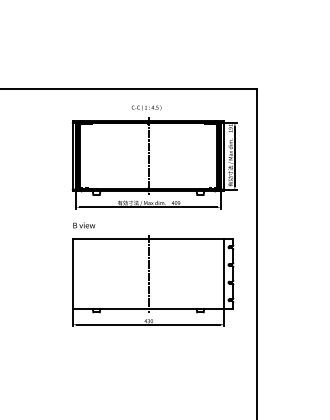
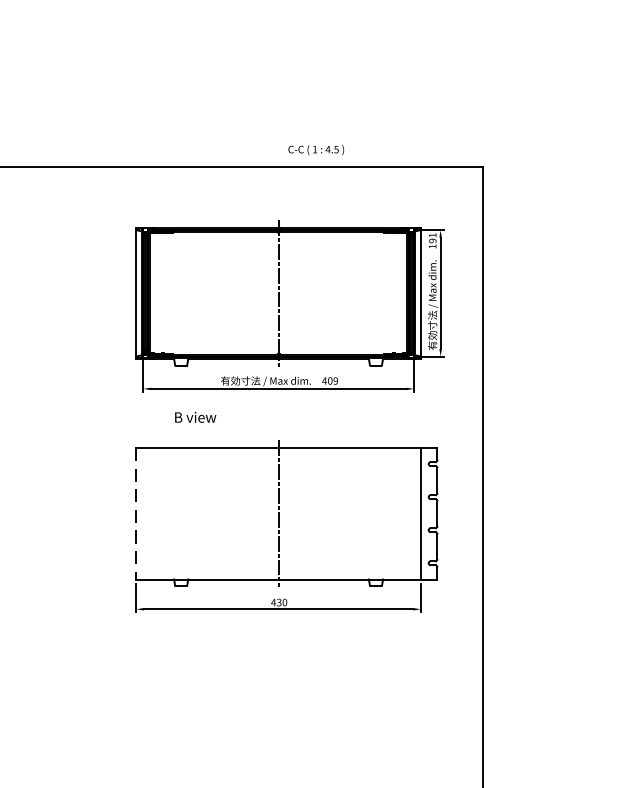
text: (146, 107) -> (316, 149), moved
text: (84, 225) -> (196, 417), moved
line: (72, 274) -> (136, 514), solid -> dashed

